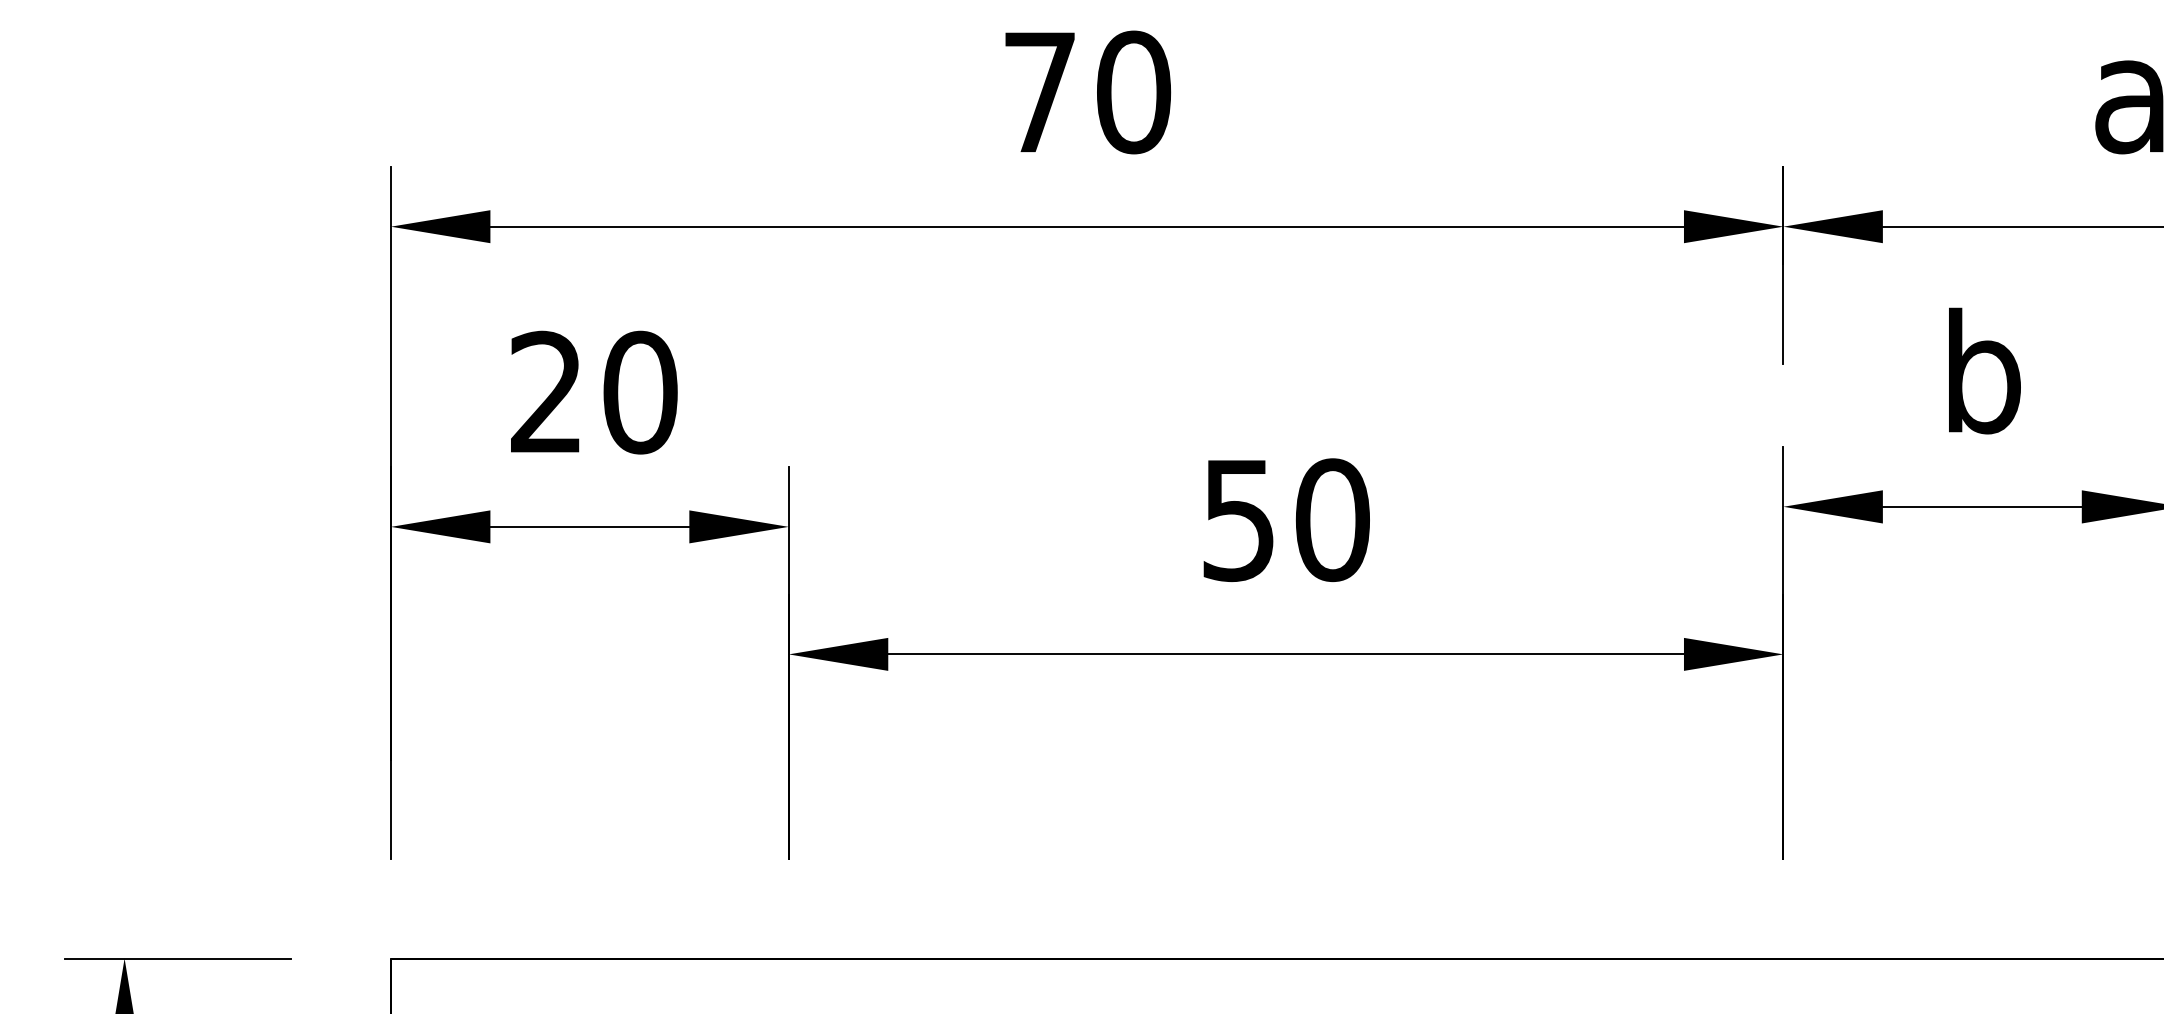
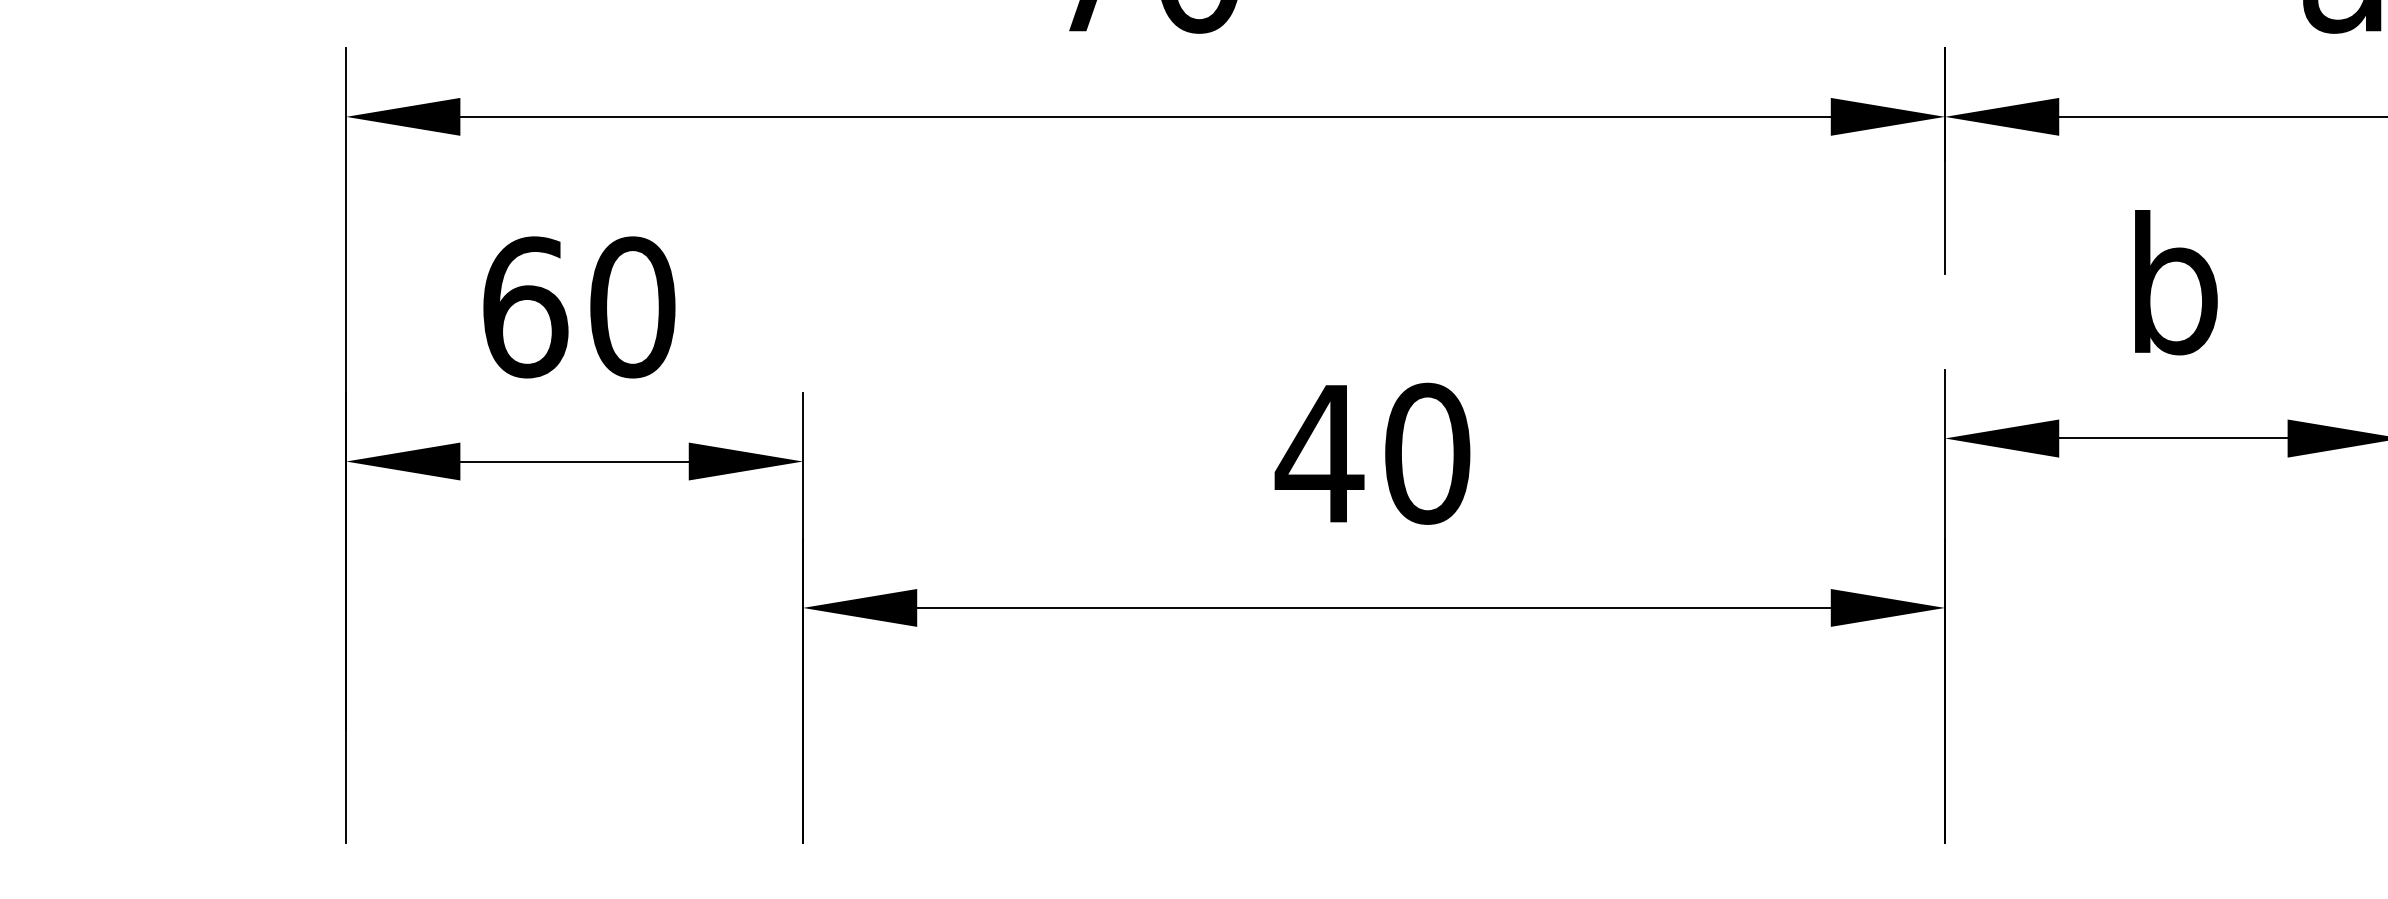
text: (547, 392) -> (525, 307), 20 -> 60
text: (1238, 521) -> (1319, 455), 50 -> 40

